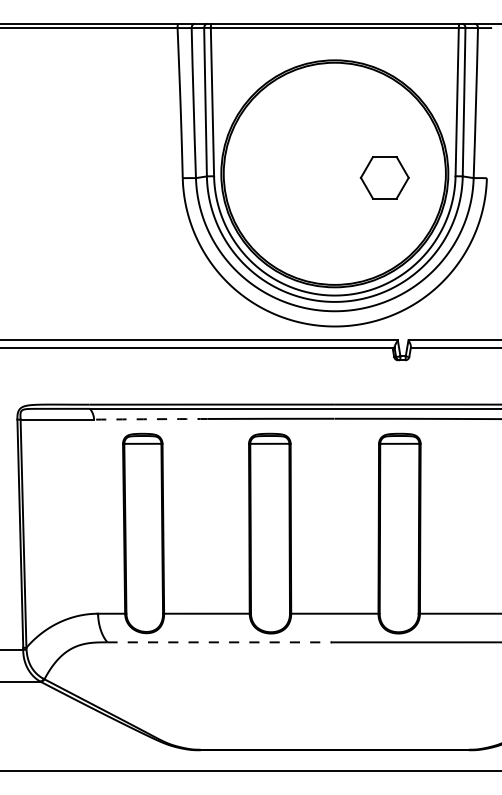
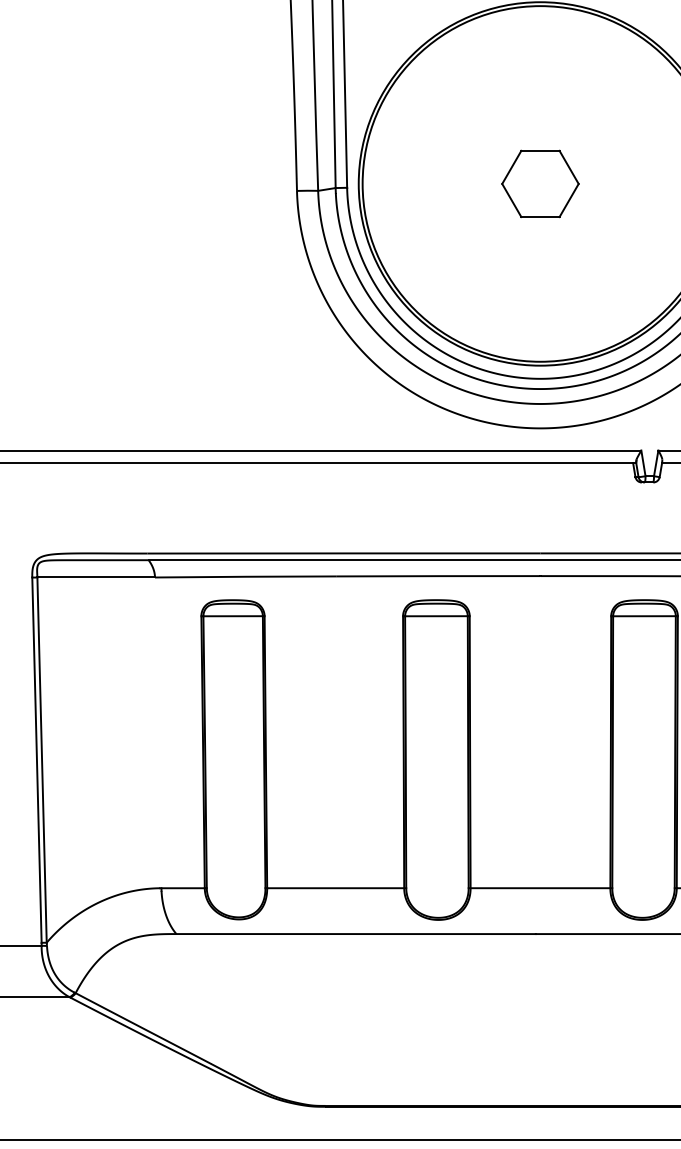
part: (384, 177) -> (539, 183), moved
arc: (150, 419) -> (245, 577), dashed -> solid
line: (220, 642) -> (357, 934), dashed -> solid

